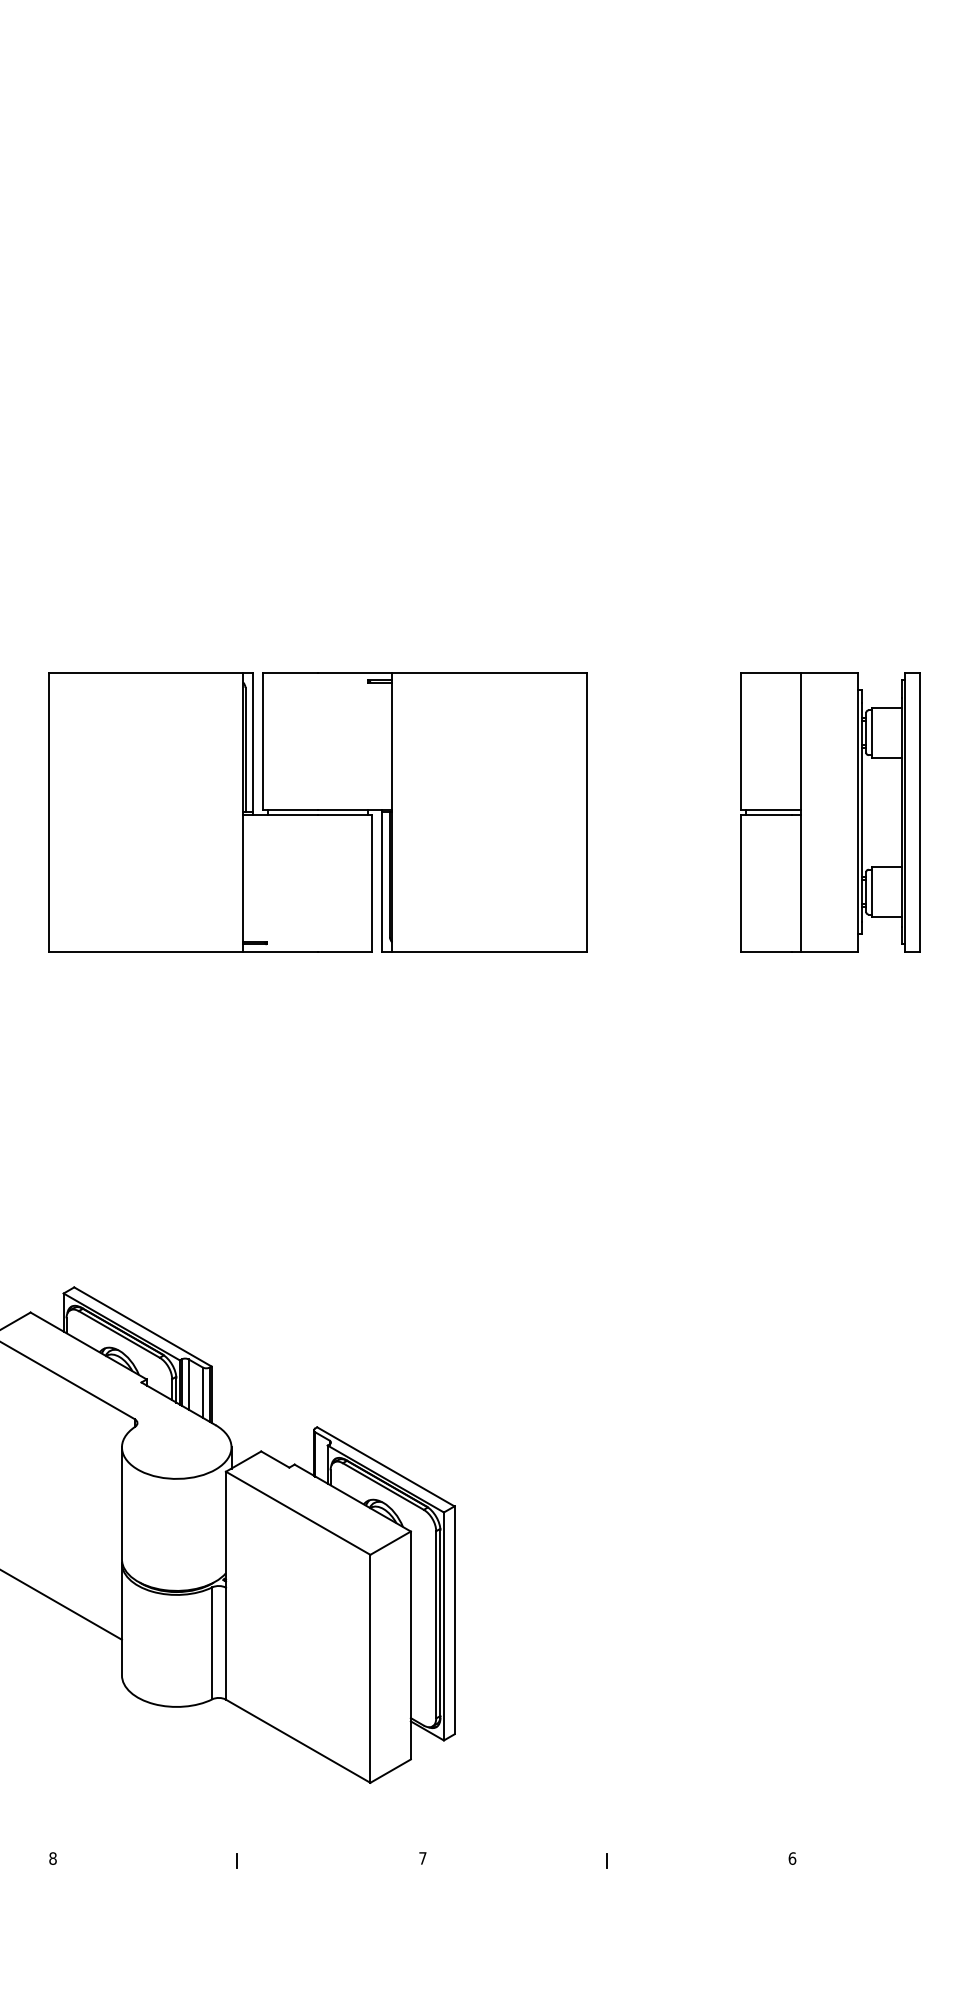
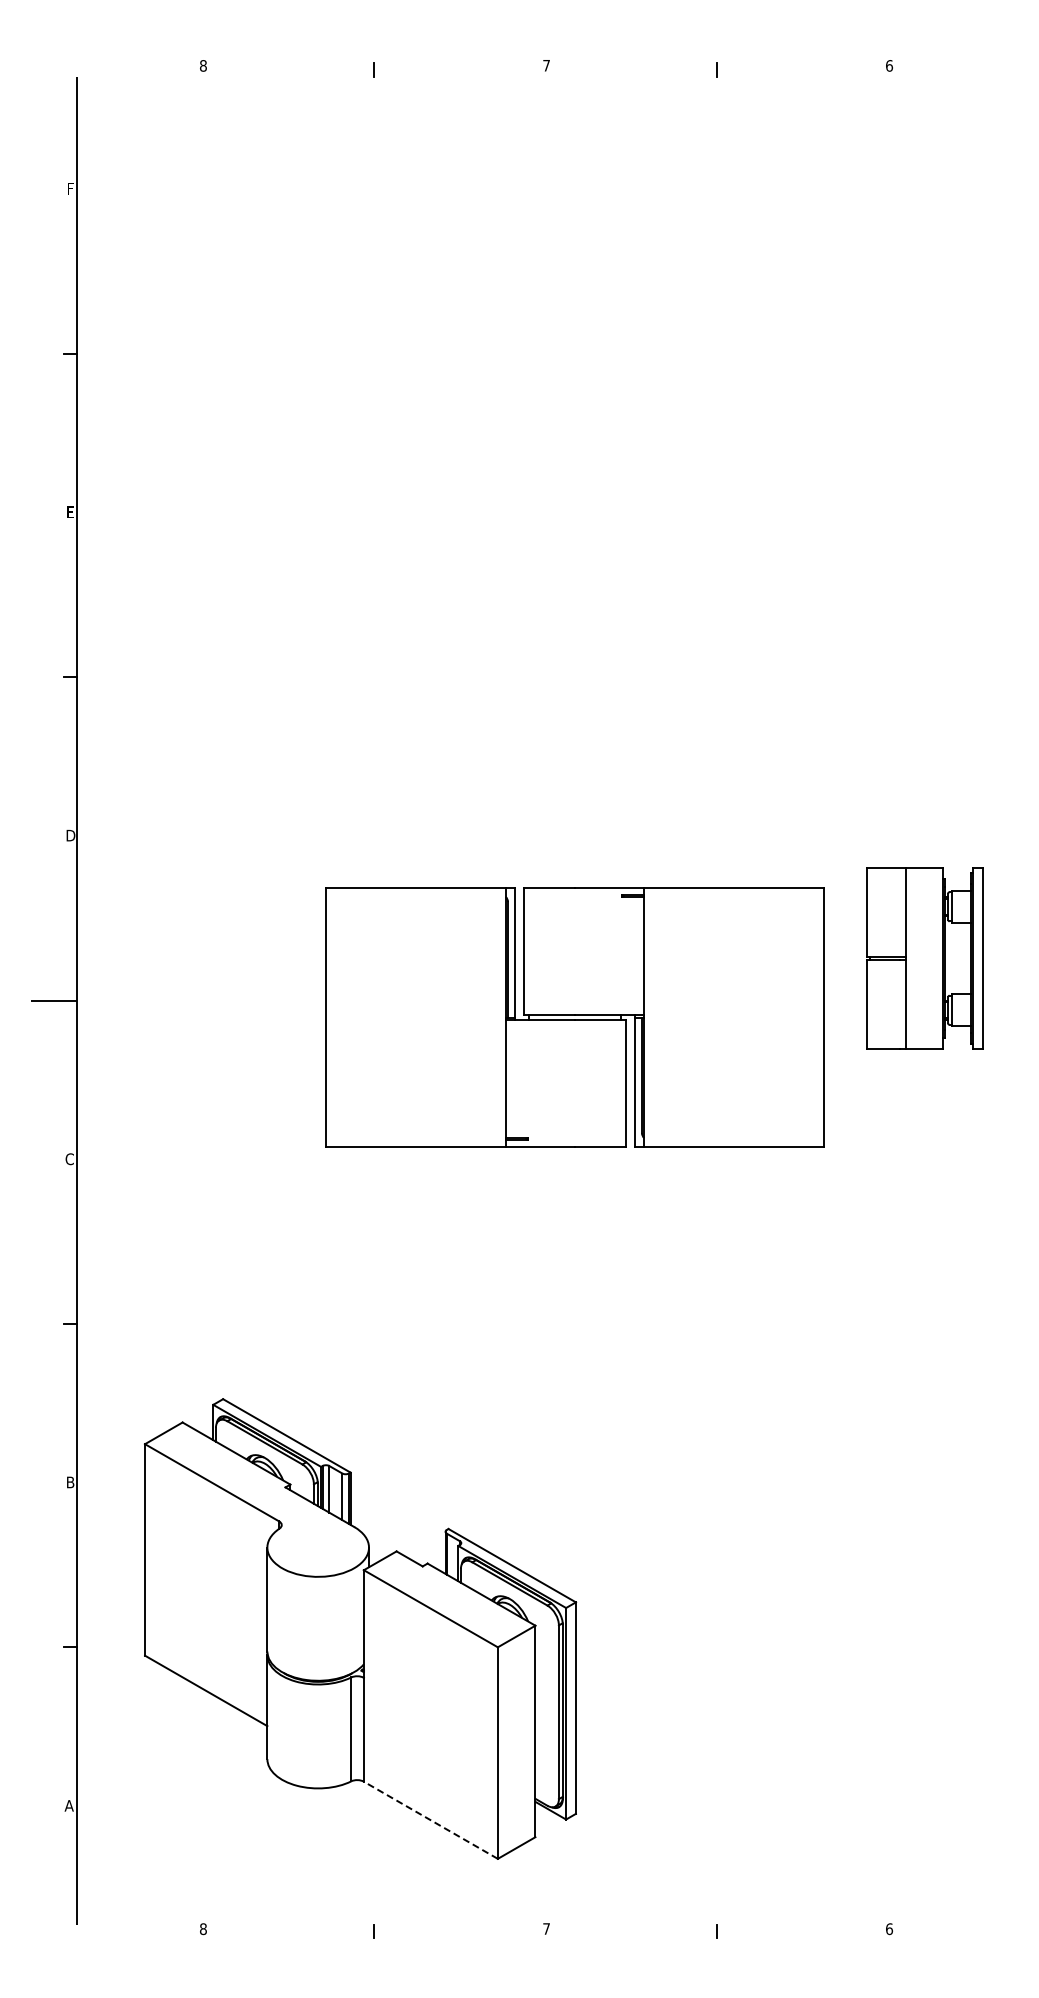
part: (317, 812) -> (574, 1017), moved
part: (830, 812) -> (924, 958), size x0.7
line: (297, 1741) -> (430, 1820), solid -> dashed

